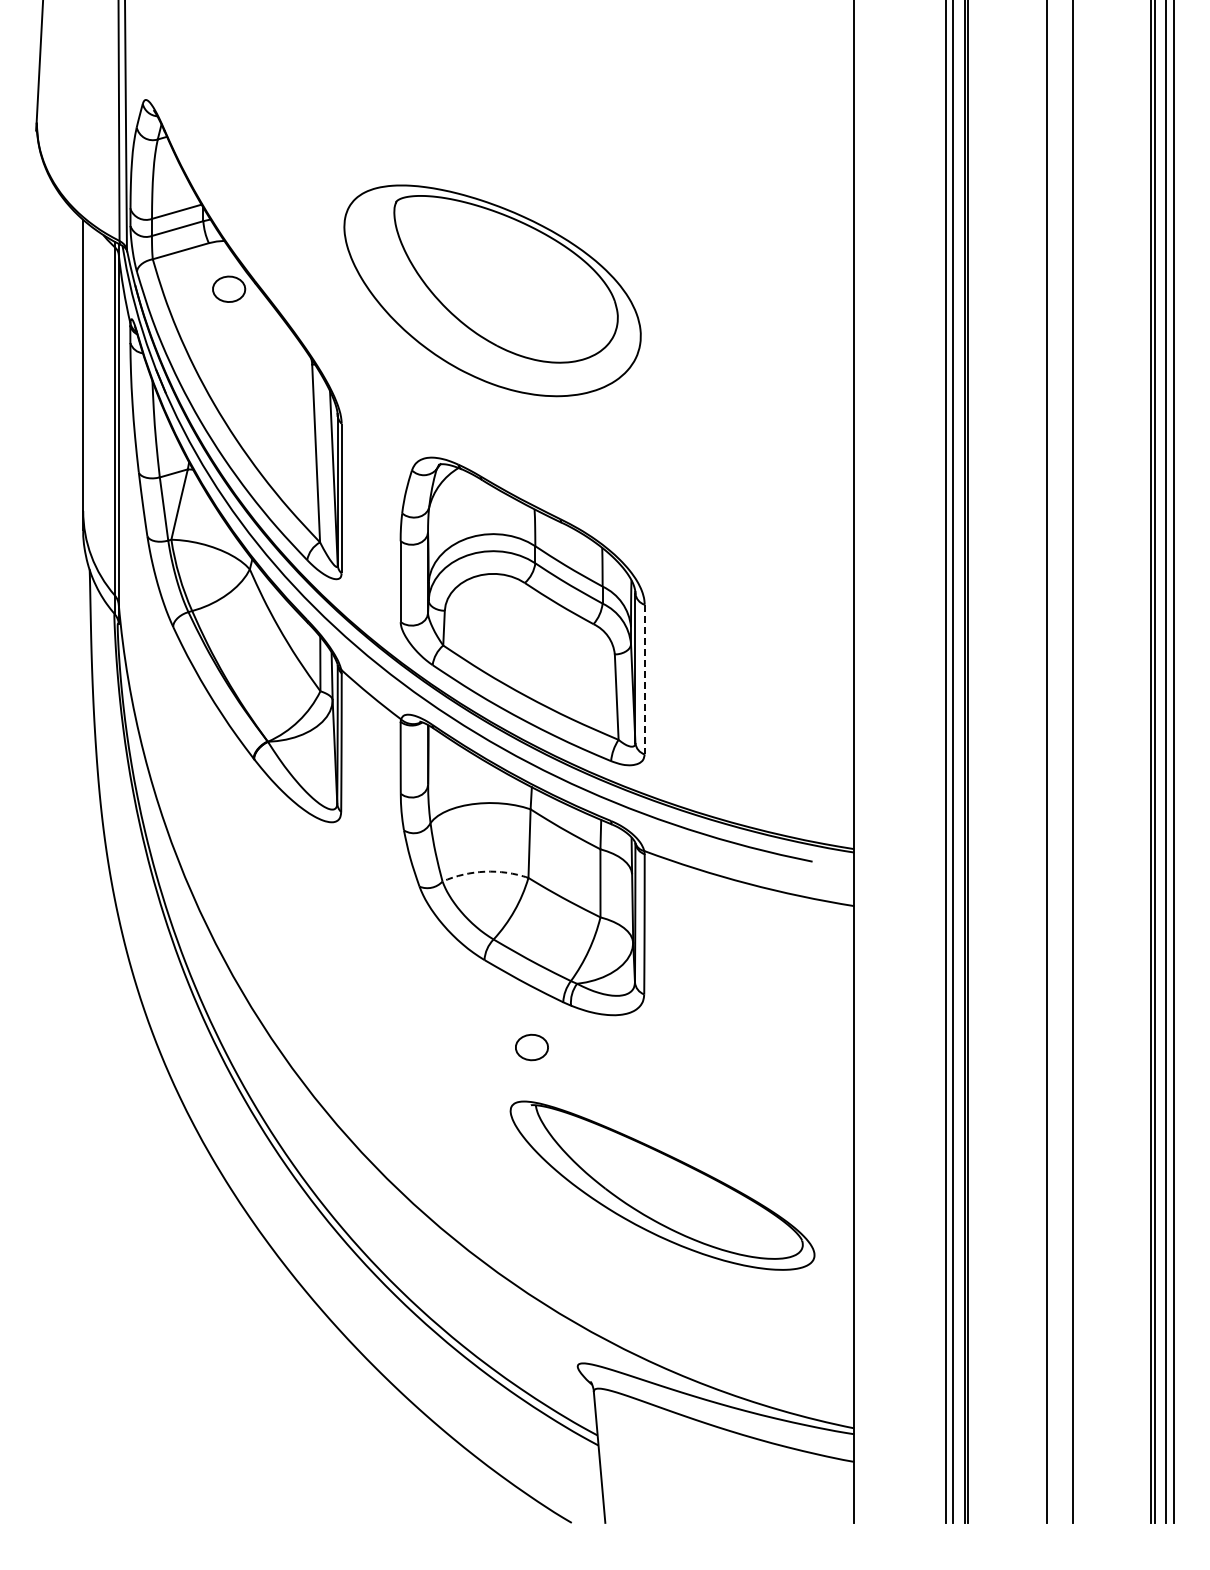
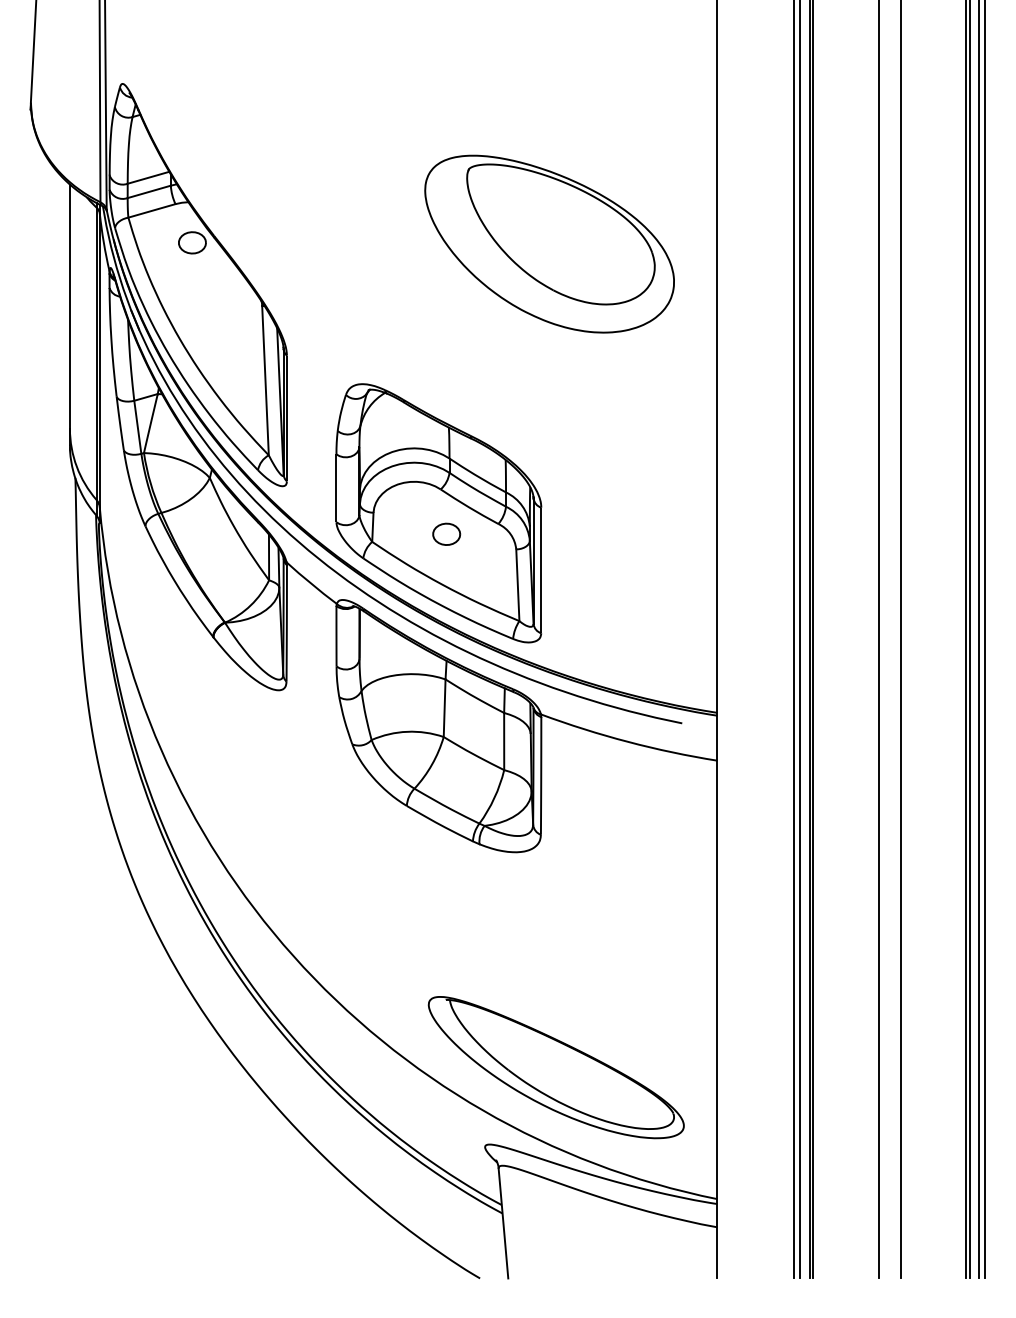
part: (492, 290) -> (549, 243), moved
line: (644, 679) -> (541, 570), dashed -> solid
arc: (485, 871) -> (407, 731), dashed -> solid
part: (531, 1047) -> (446, 534), moved
part: (662, 1185) -> (556, 1067), moved

